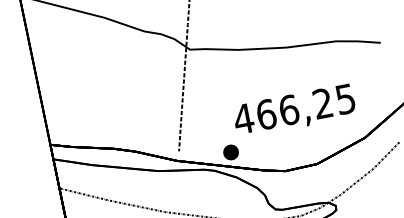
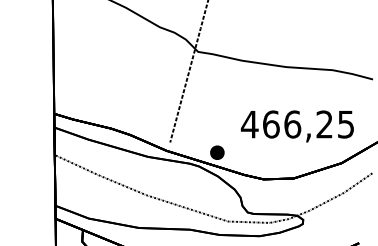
text: (294, 111) -> (297, 126), moved

